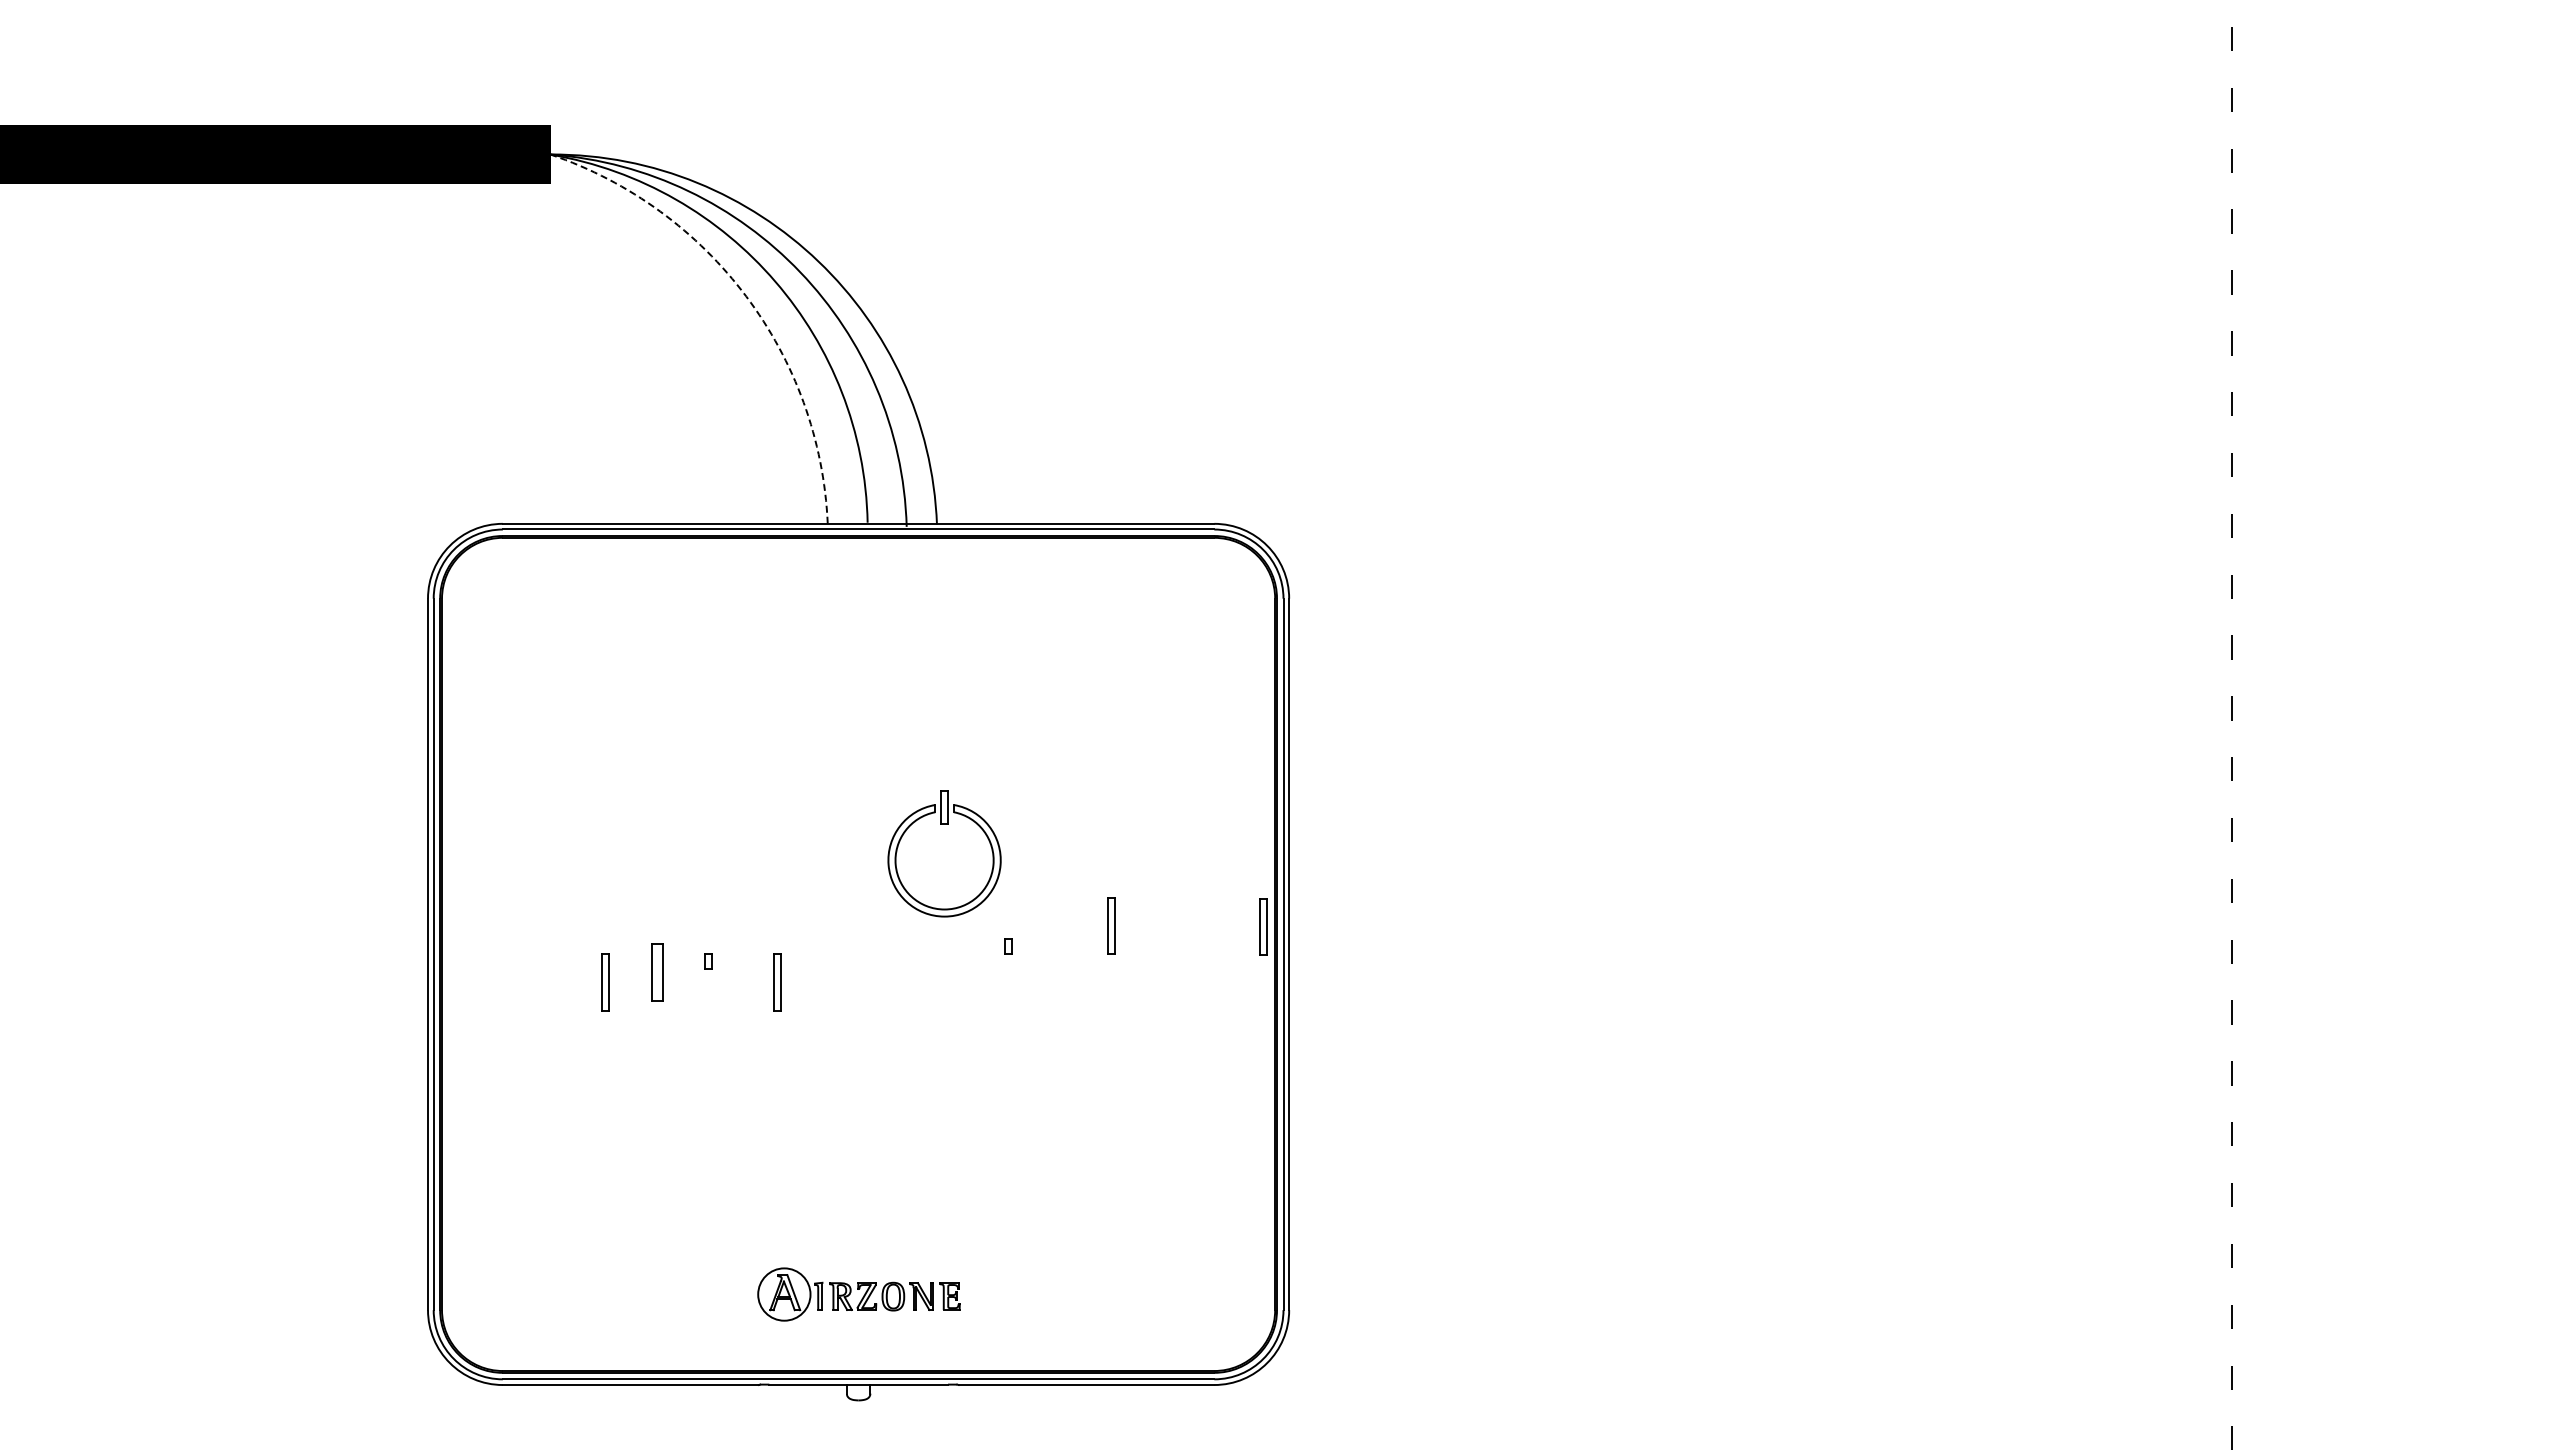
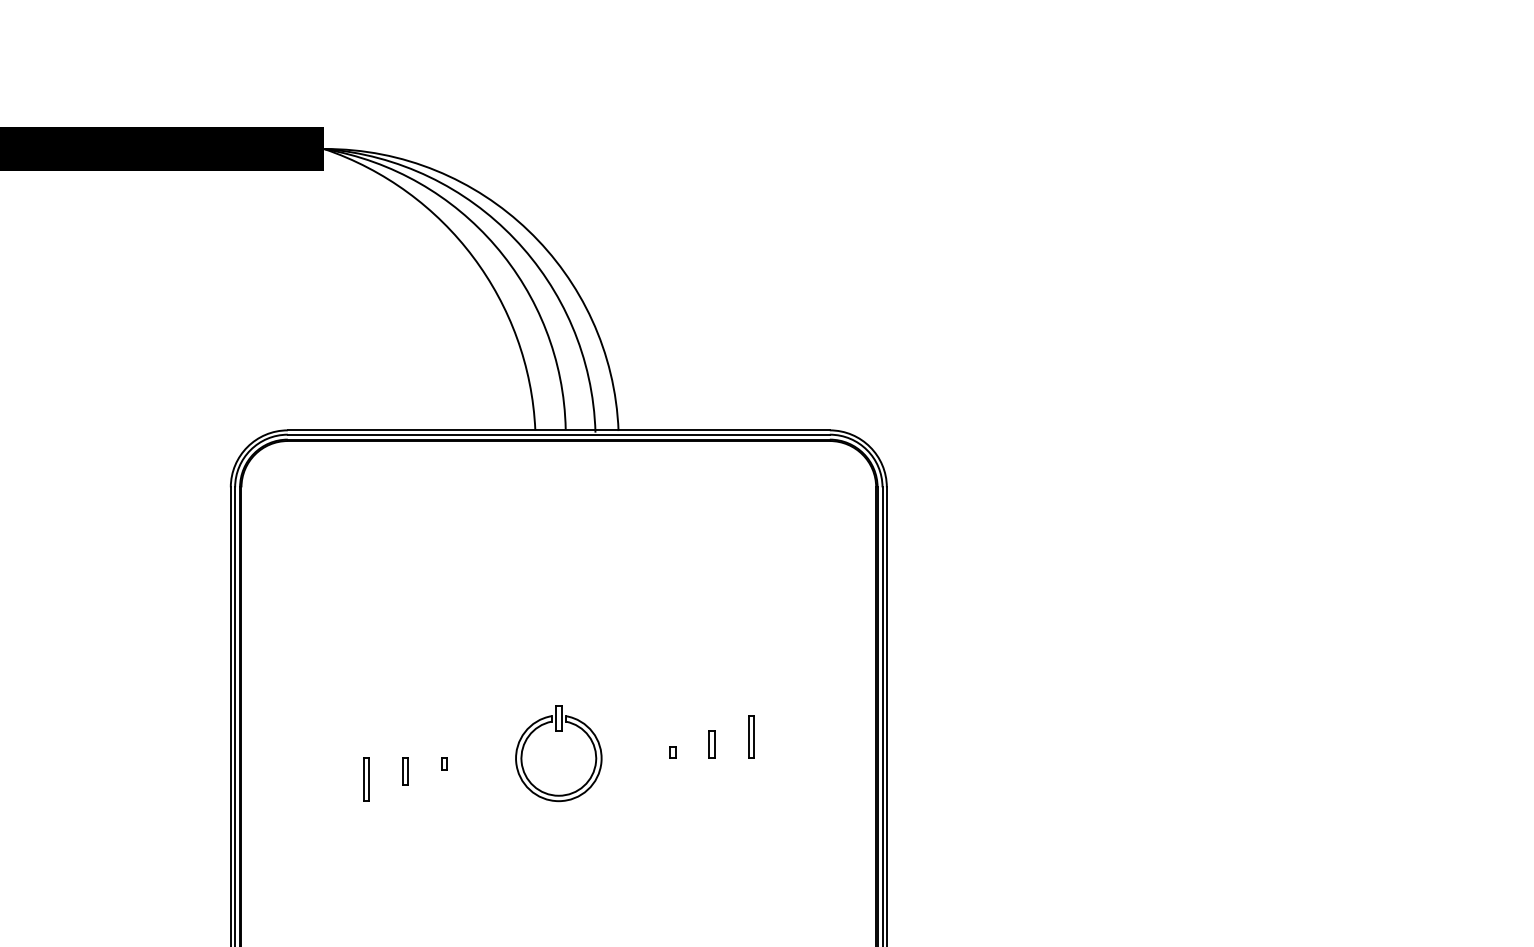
arc: (746, 296) -> (473, 257), dashed -> solid
part: (944, 824) -> (558, 731), moved
part: (1263, 926) -> (867, 737), removed
part: (1059, 936) -> (711, 744), added
part: (657, 971) -> (405, 771), size x0.62
part: (777, 982) -> (497, 779), removed

